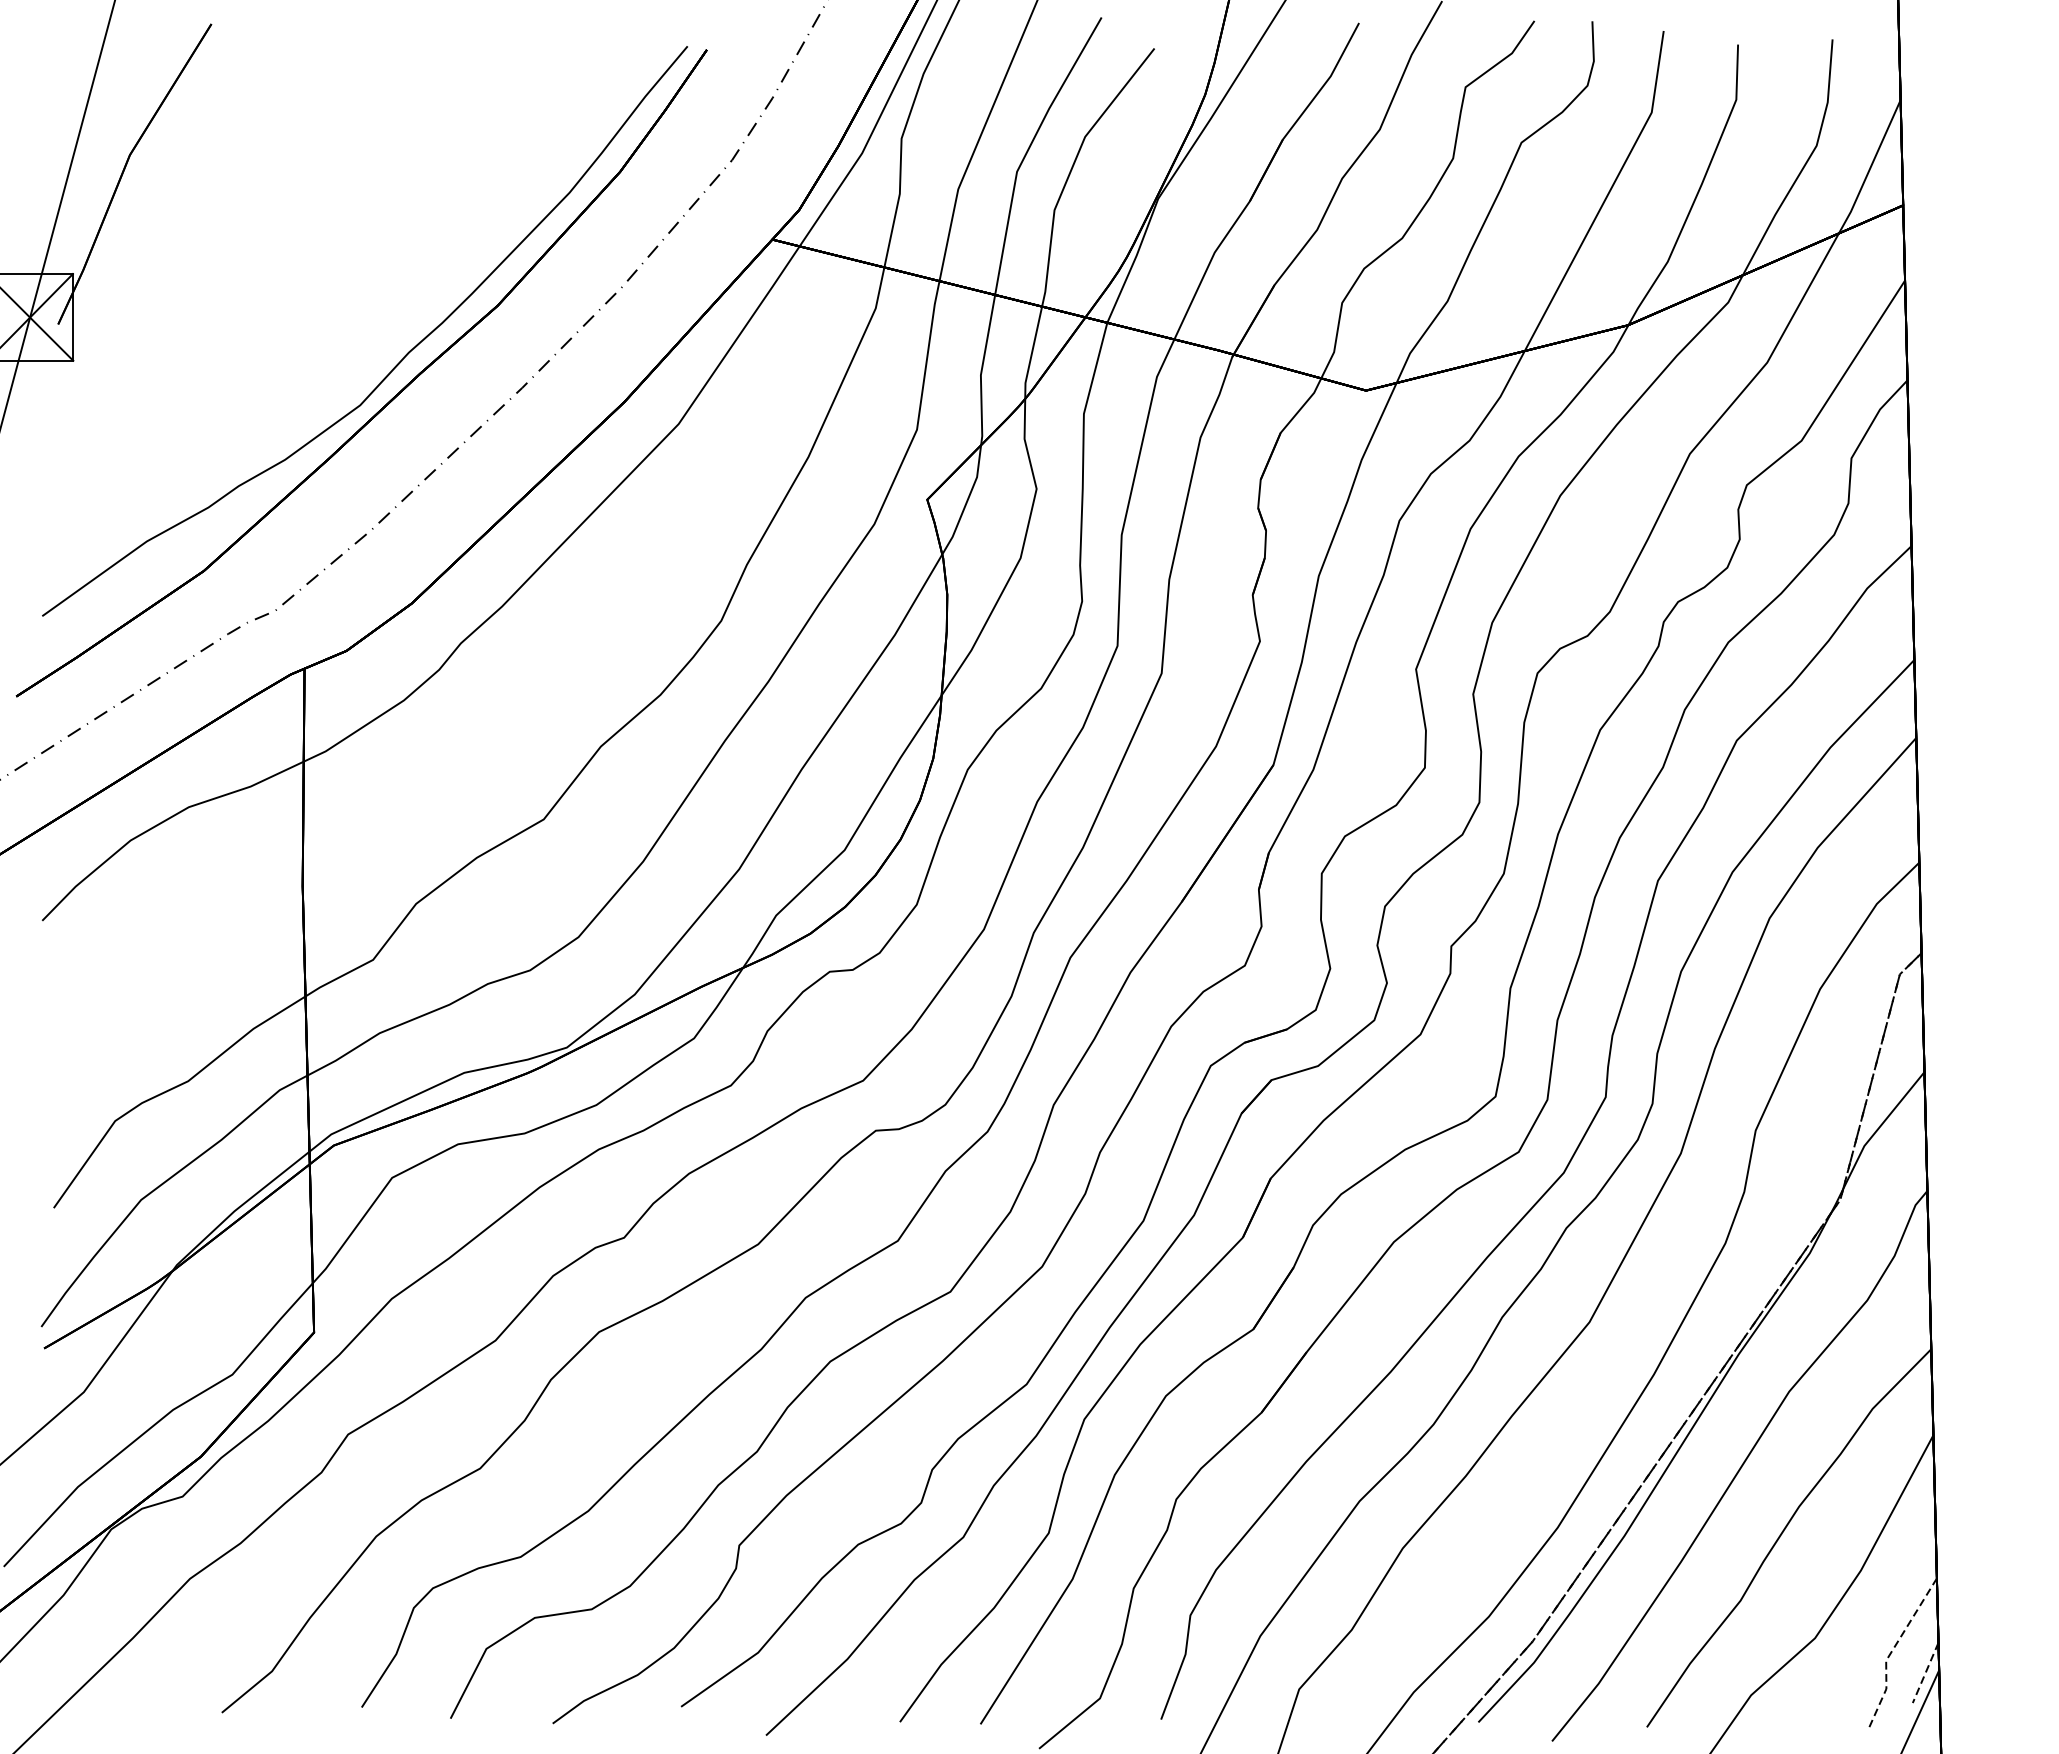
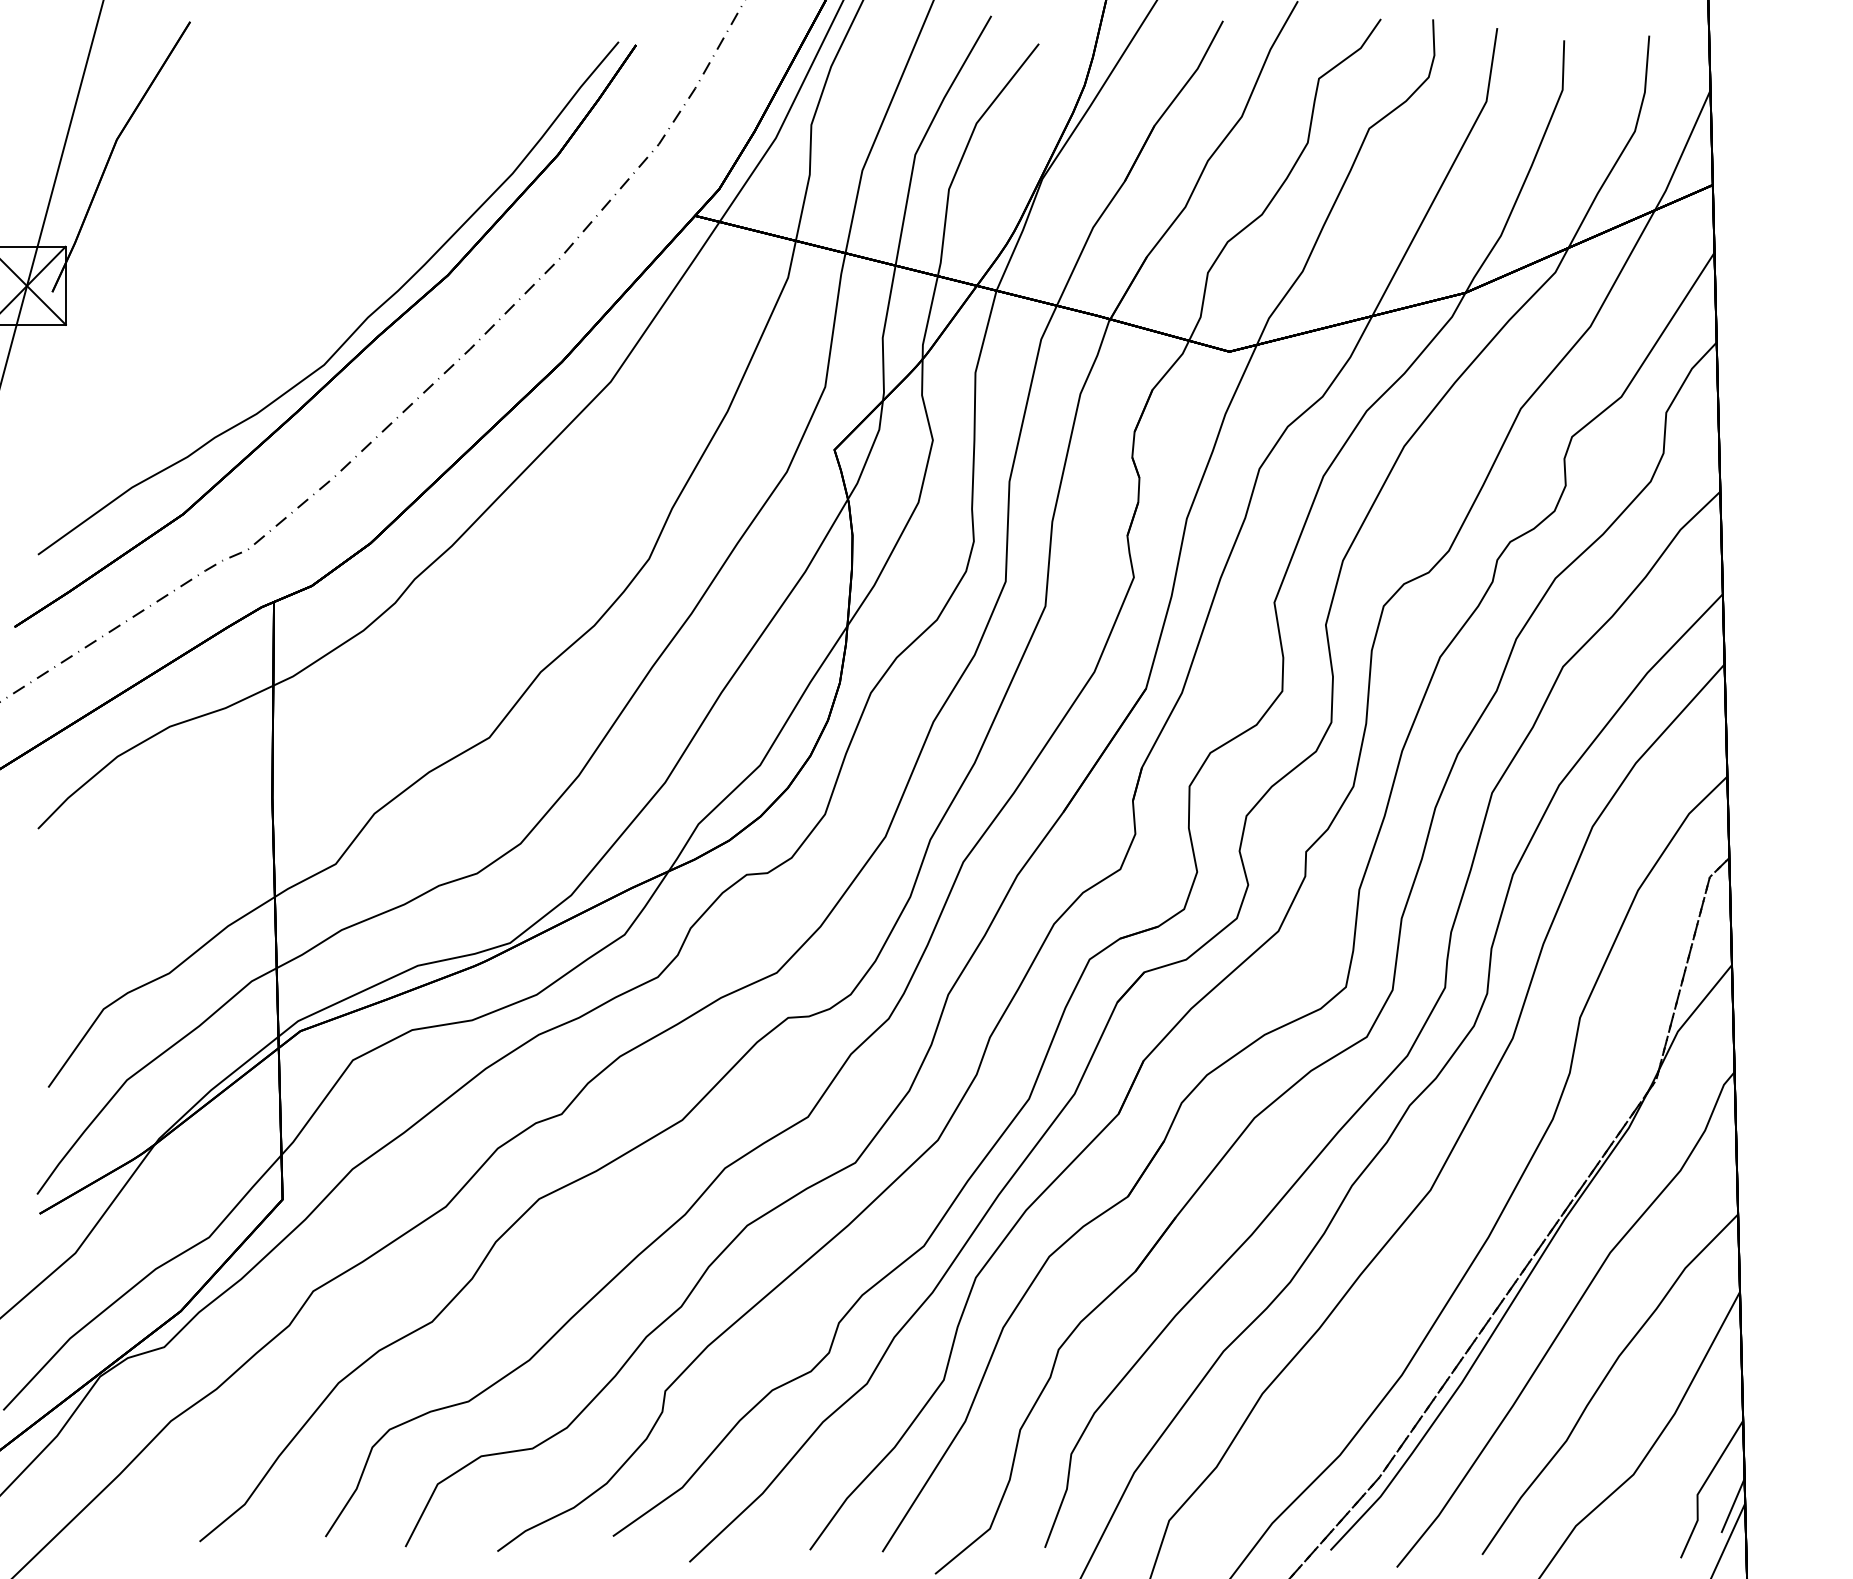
line: (1891, 1652) -> (1702, 1487), dashed -> solid
line: (1925, 1673) -> (1732, 1506), dashed -> solid

